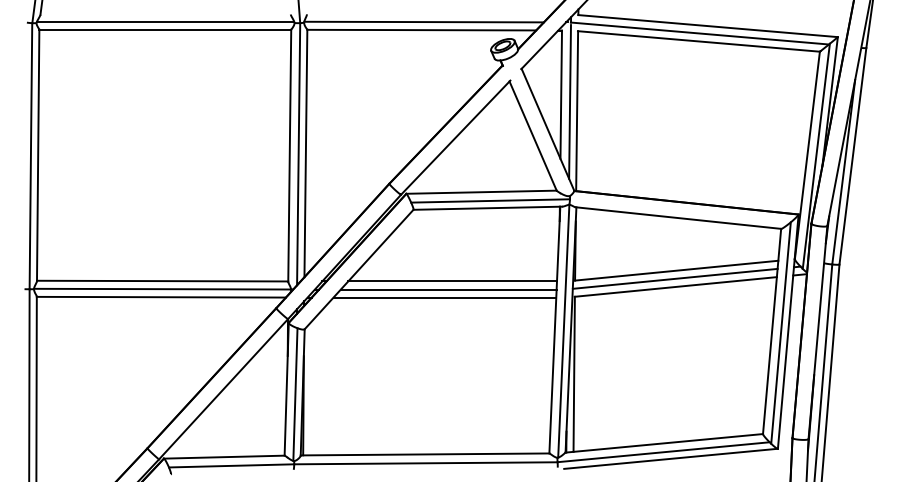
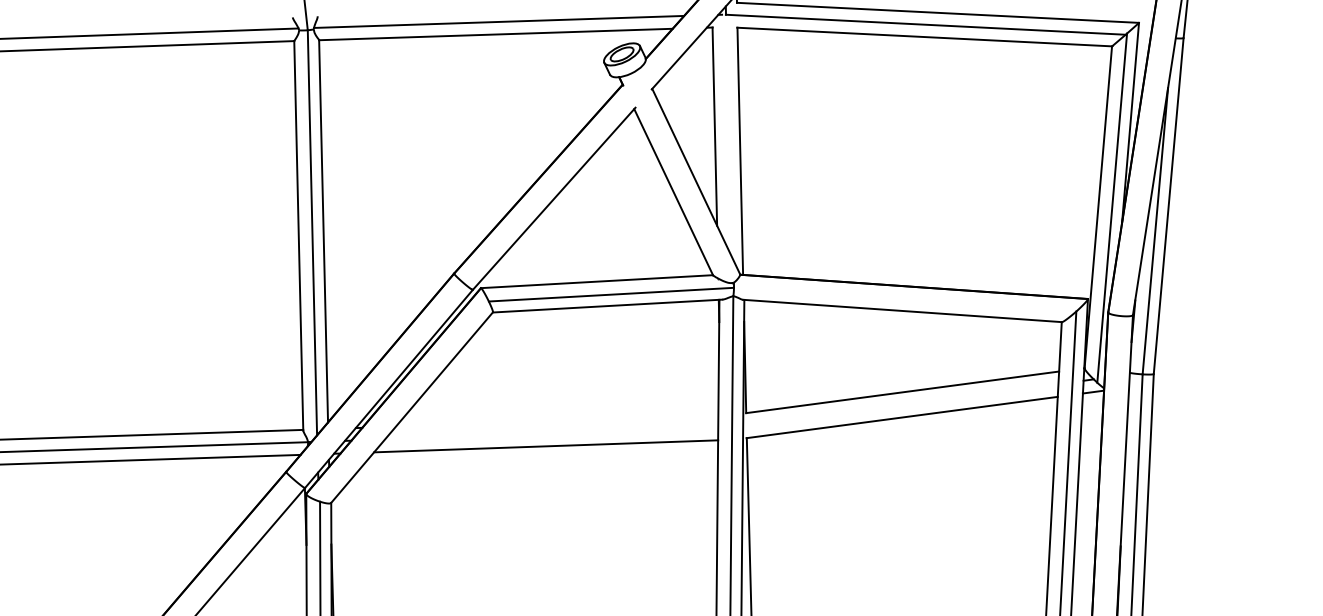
line: (569, 101) -> (727, 136), removed
line: (674, 278) -> (899, 404), removed
line: (452, 281) -> (556, 421), removed
line: (448, 289) -> (551, 433), removed

